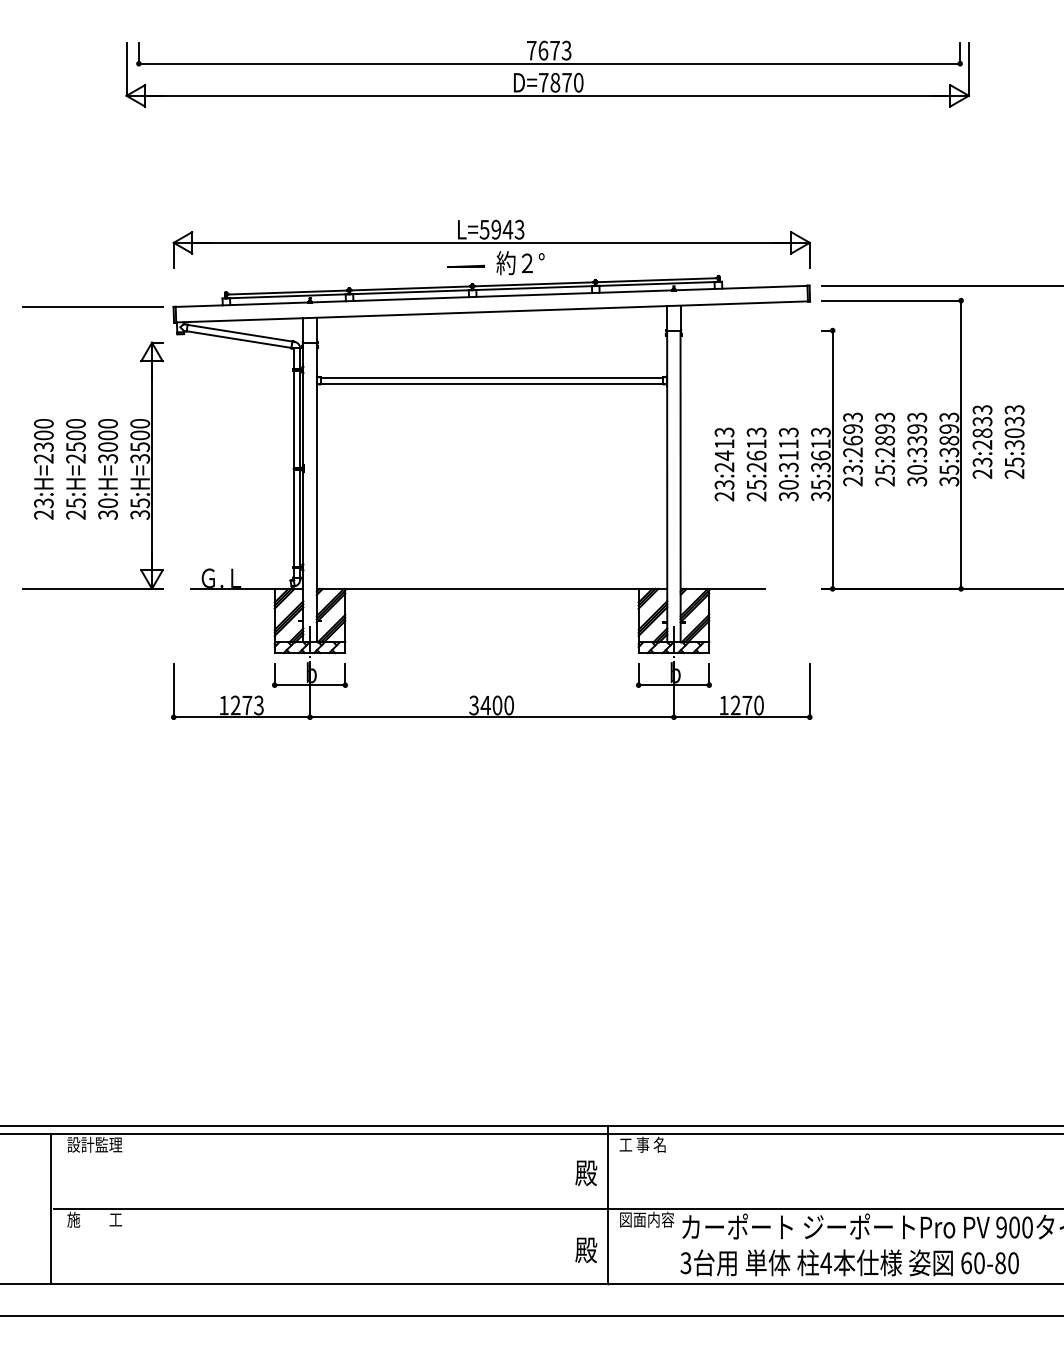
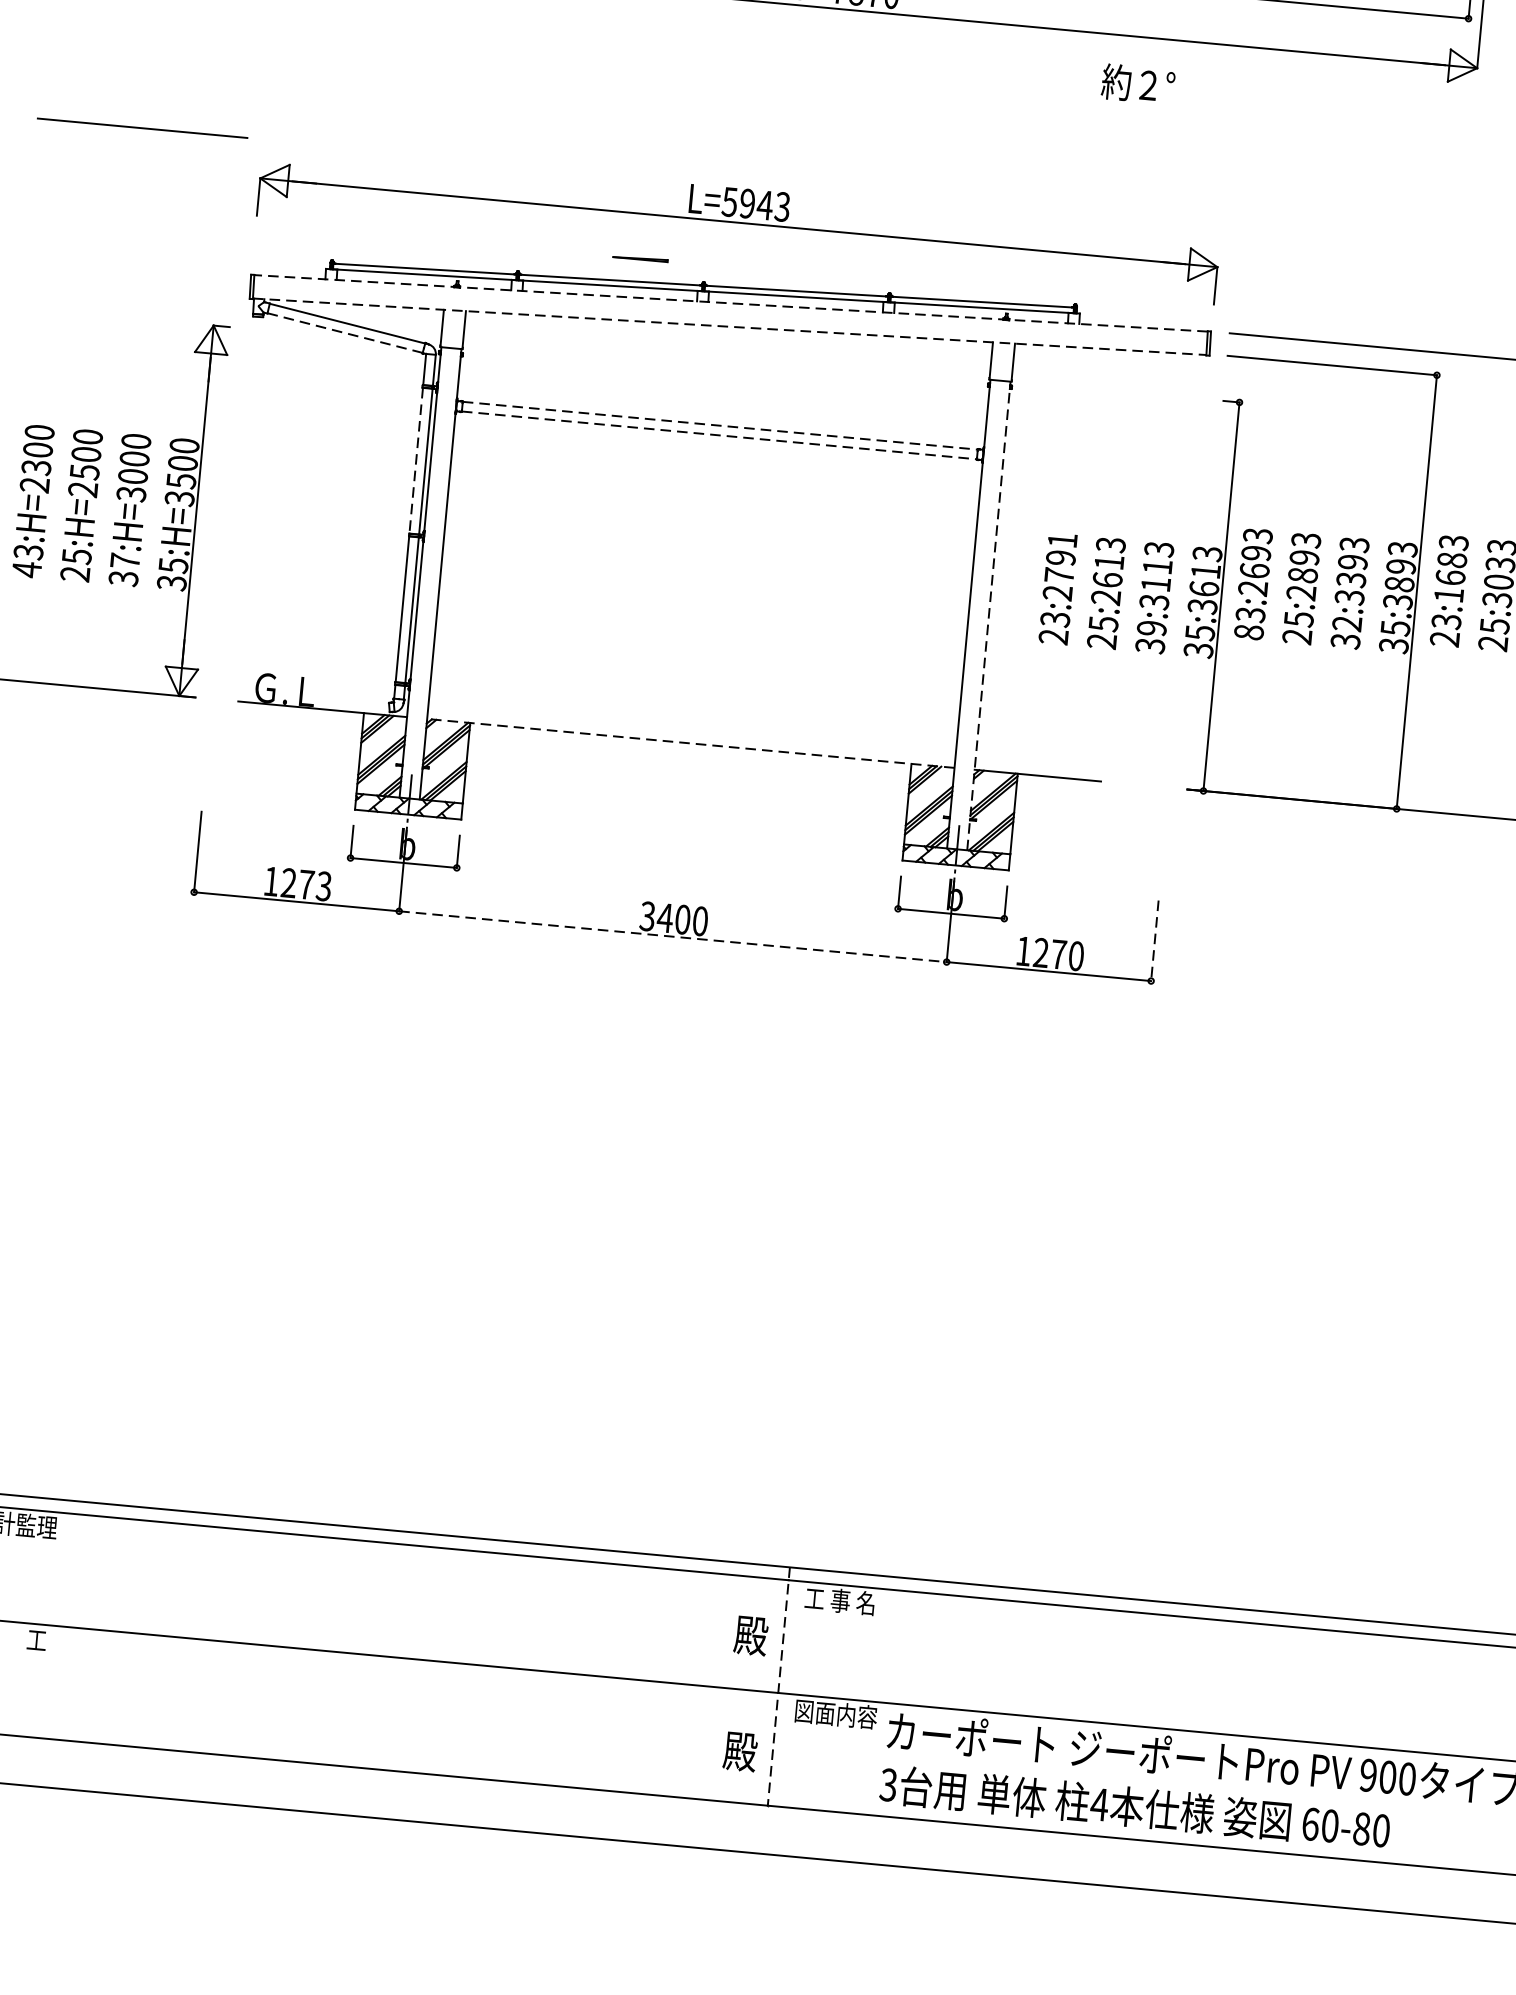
text: (520, 263) -> (1138, 84), moved
line: (465, 265) -> (639, 257), moved
line: (491, 296) -> (730, 303), solid -> dashed
line: (92, 306) -> (141, 127), moved
line: (492, 311) -> (730, 326), solid -> dashed
line: (239, 339) -> (345, 333), solid -> dashed
line: (492, 377) -> (721, 425), solid -> dashed
line: (492, 384) -> (720, 436), solid -> dashed
line: (293, 419) -> (415, 460), solid -> dashed
text: (982, 432) -> (1450, 576), 23:2833 -> 23:1683
text: (724, 444) -> (1060, 558), 23:2413 -> 23:2791
text: (917, 469) -> (1347, 623), 30:3393 -> 32:3393
text: (852, 481) -> (1248, 632), 23:2693 -> 83:2693
text: (788, 484) -> (1151, 627), 30:3113 -> 39:3113
line: (680, 486) -> (988, 615), solid -> dashed
text: (107, 502) -> (124, 559), 30:H=3000 -> 37:H=3000
text: (43, 514) -> (26, 568), 23:H=2300 -> 43:H=2300
line: (491, 588) -> (690, 742), solid -> dashed
line: (809, 690) -> (1154, 940), solid -> dashed
line: (492, 717) -> (673, 937), solid -> dashed
line: (607, 1205) -> (778, 1687), solid -> dashed

